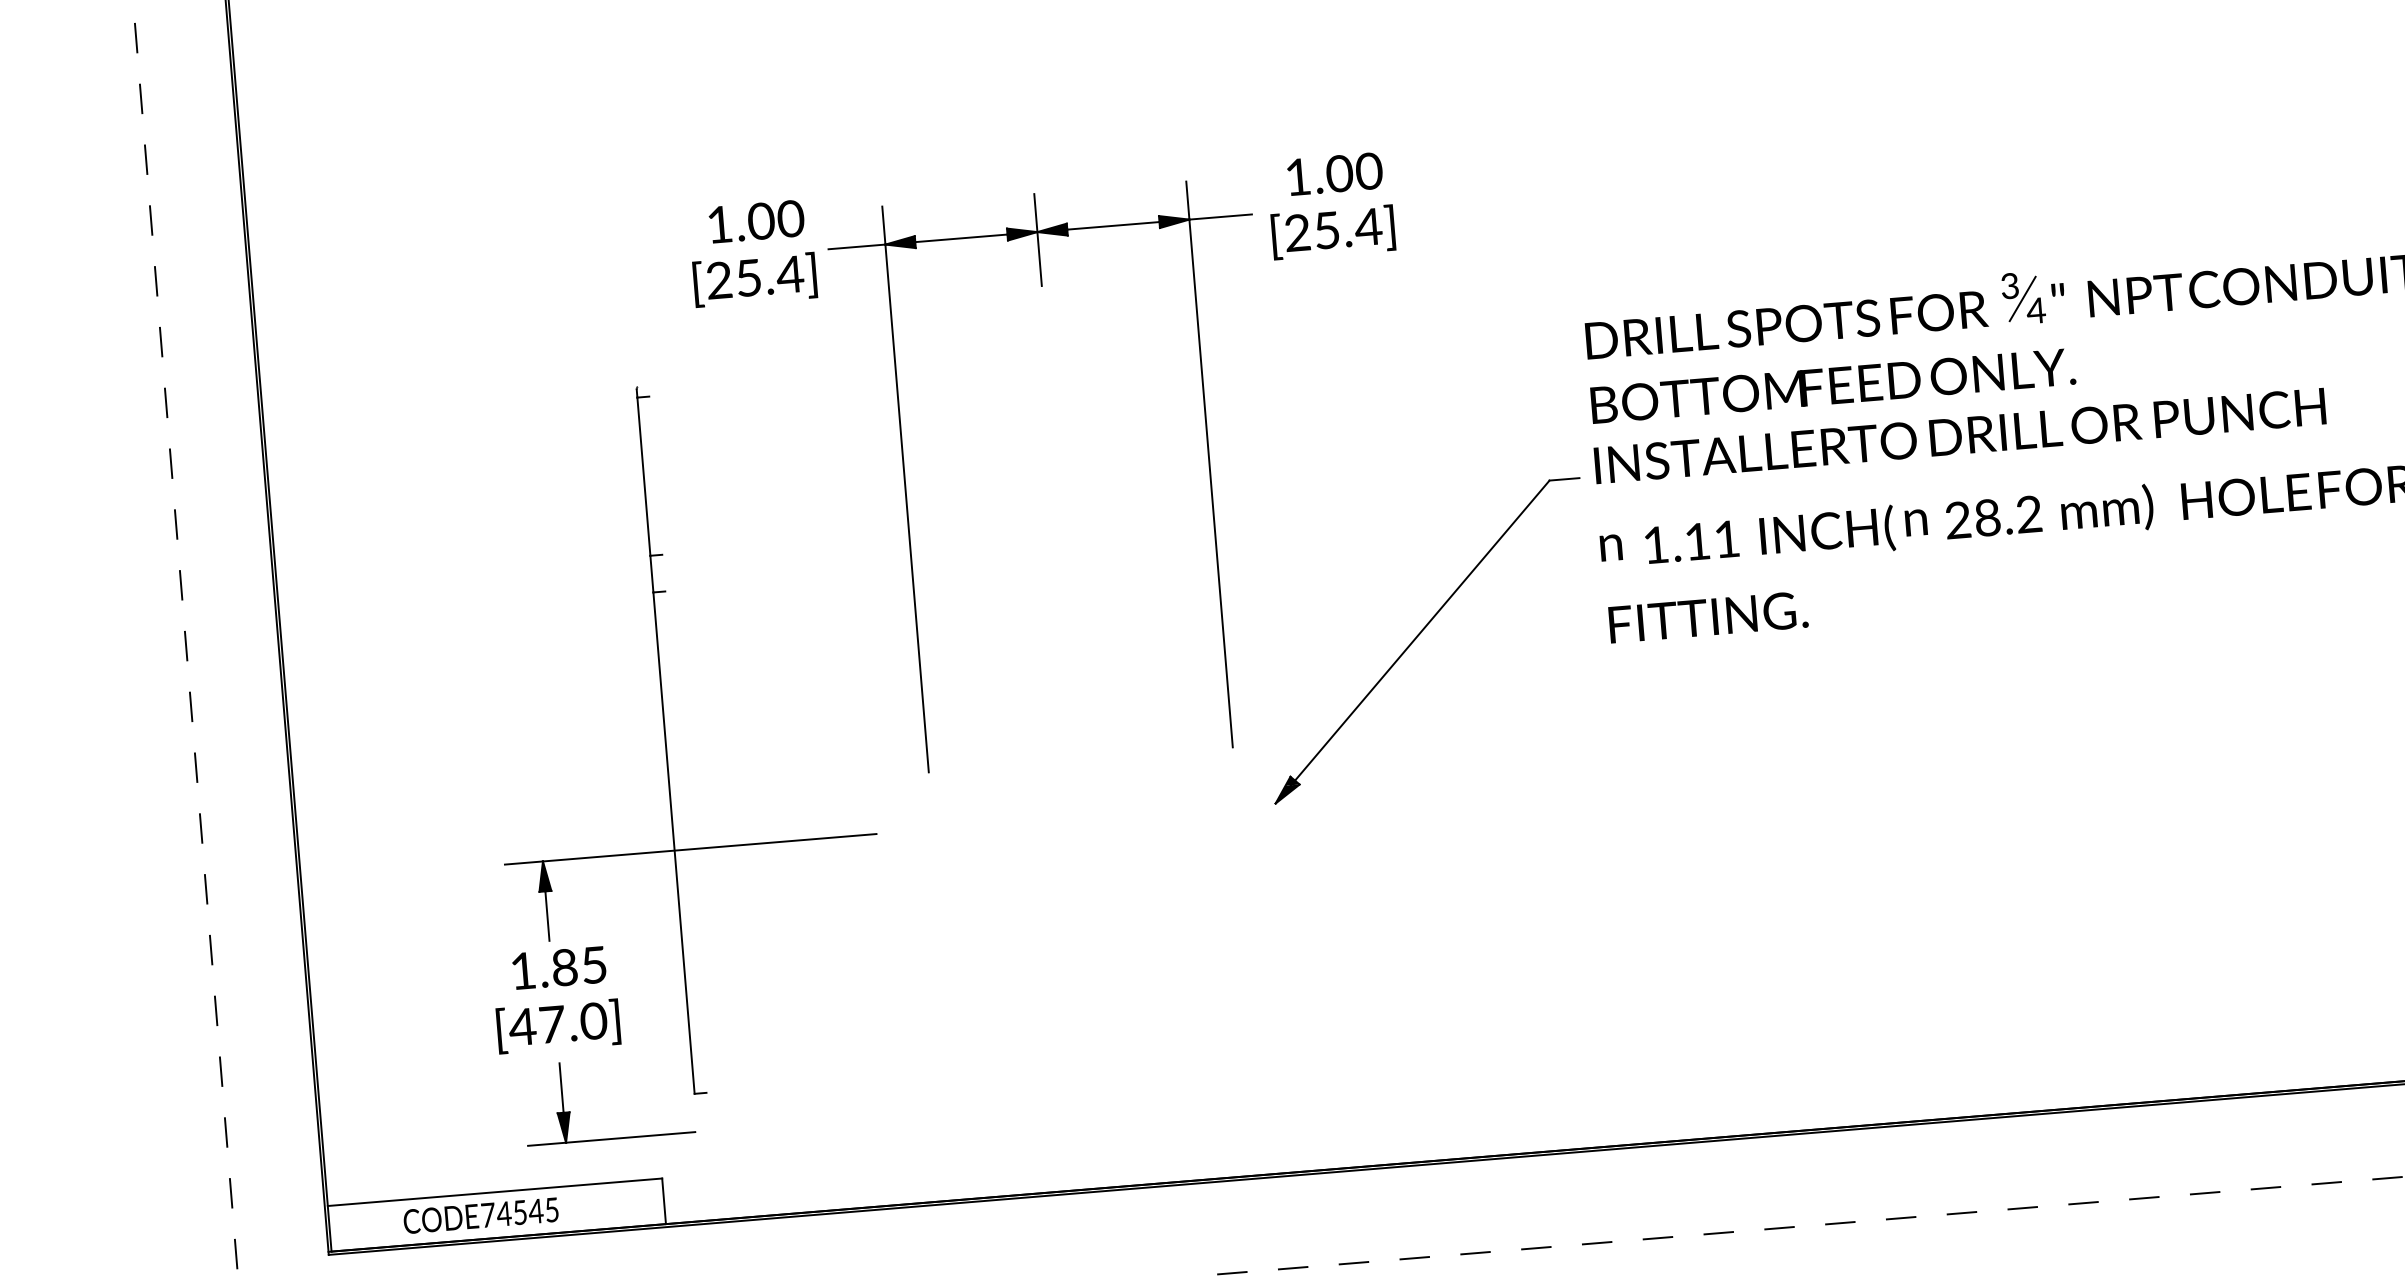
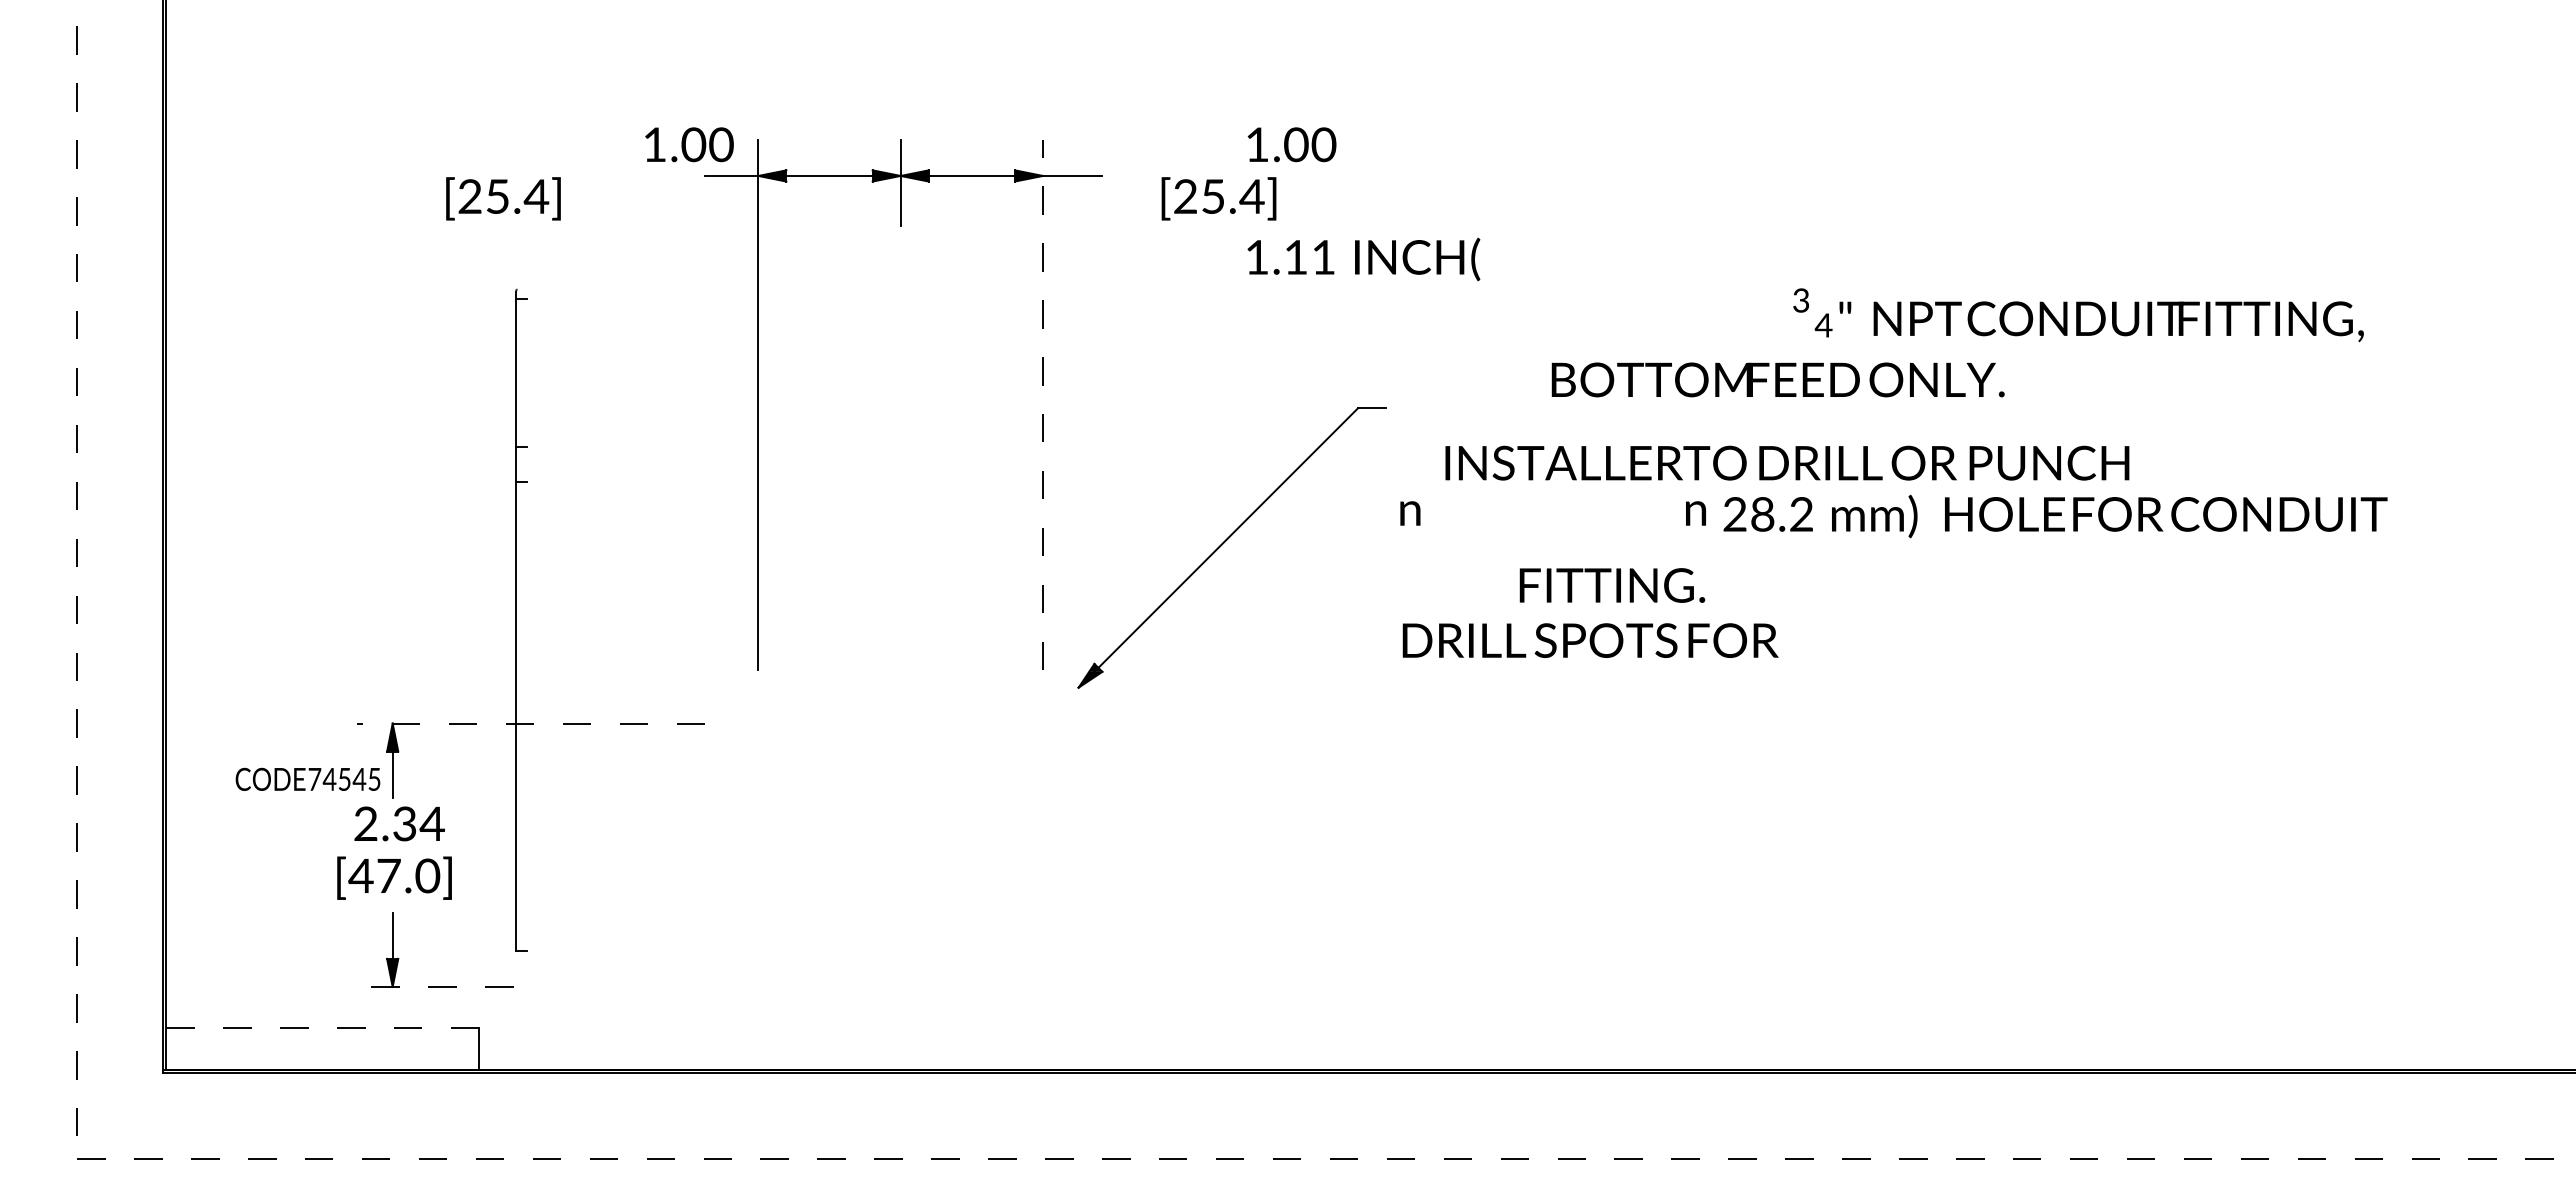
text: (1334, 173) -> (1291, 144), moved
text: (756, 221) -> (689, 144), moved
text: (1332, 232) -> (1218, 198), moved
text: (755, 279) -> (503, 198), moved
line: (2022, 299) -> (1811, 313), removed
text: (1786, 324) -> (1590, 640), moved
text: (1832, 385) -> (1777, 379), moved
text: (1960, 435) -> (1787, 462), moved
line: (1210, 464) -> (1043, 405), solid -> dashed
text: (1769, 538) -> (1363, 259), moved
text: (1708, 617) -> (1612, 585), moved
part: (1420, 634) -> (1226, 541), moved
line: (691, 849) -> (531, 723), solid -> dashed
text: (559, 967) -> (399, 823), 1.85 -> 2.34
line: (610, 1138) -> (434, 986), solid -> dashed
line: (494, 1192) -> (322, 1027), solid -> dashed
text: (480, 1214) -> (307, 778), moved

